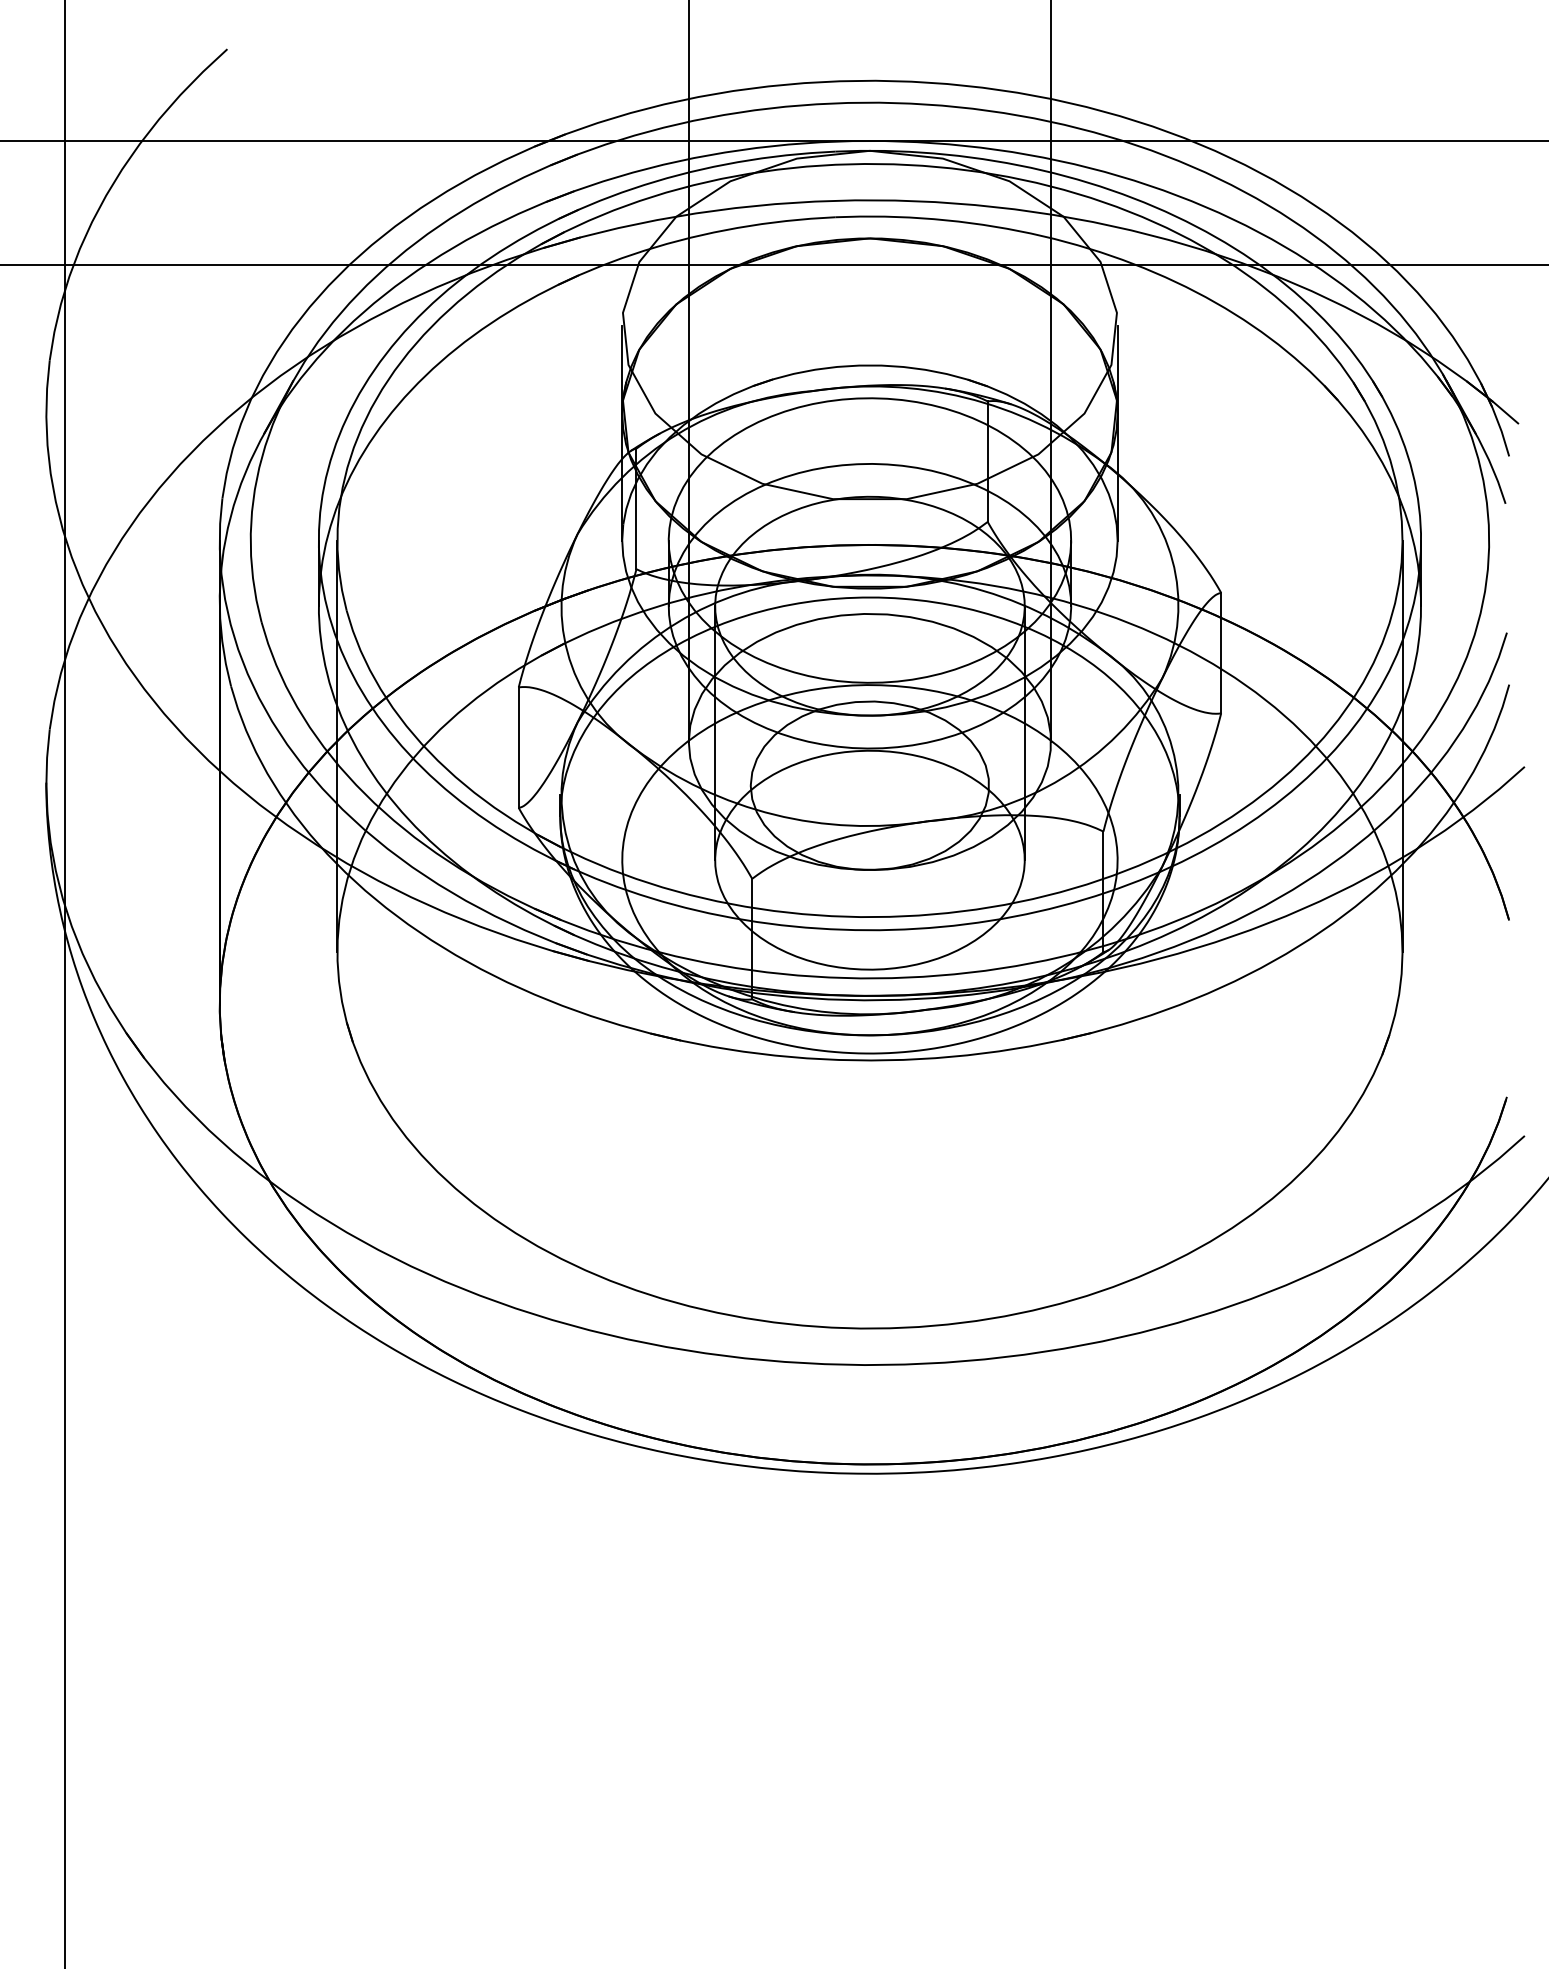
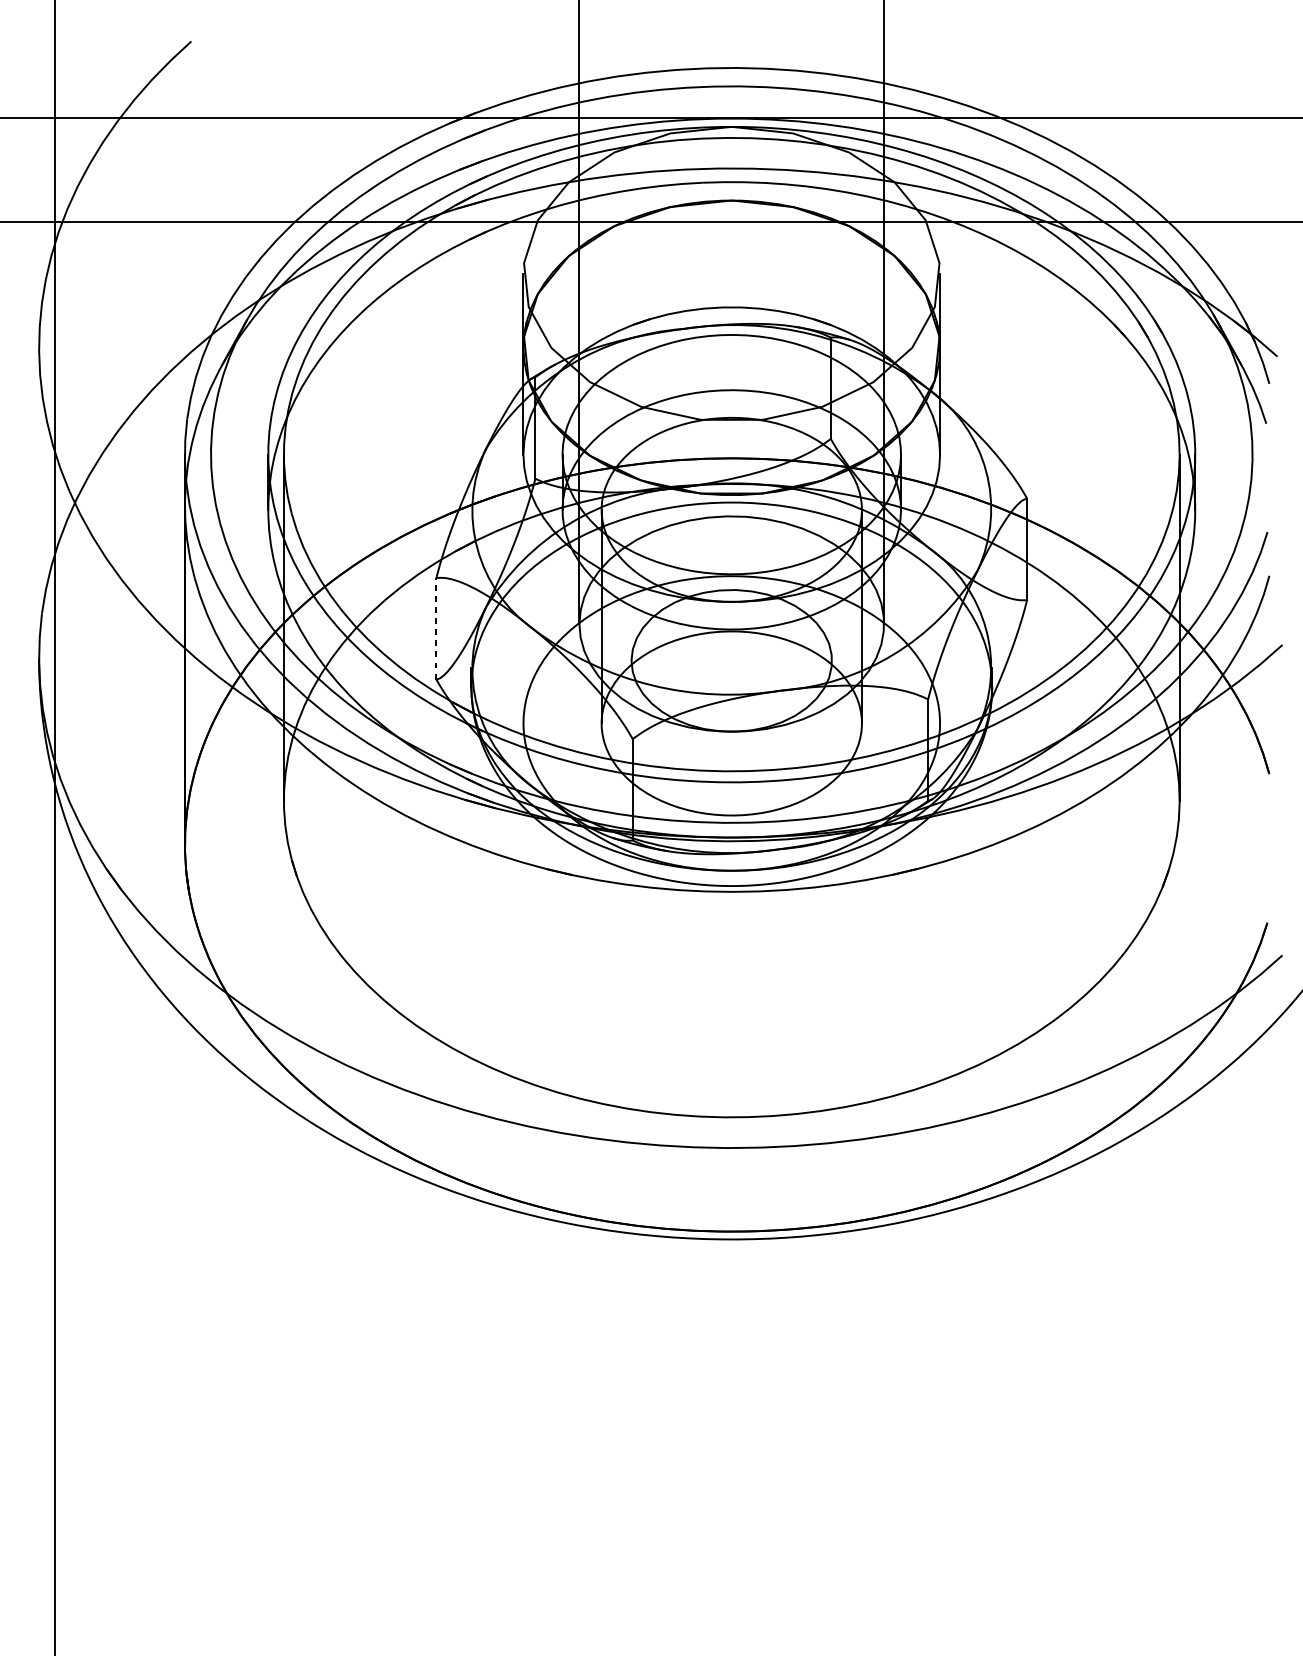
line: (518, 747) -> (436, 628), solid -> dashed

